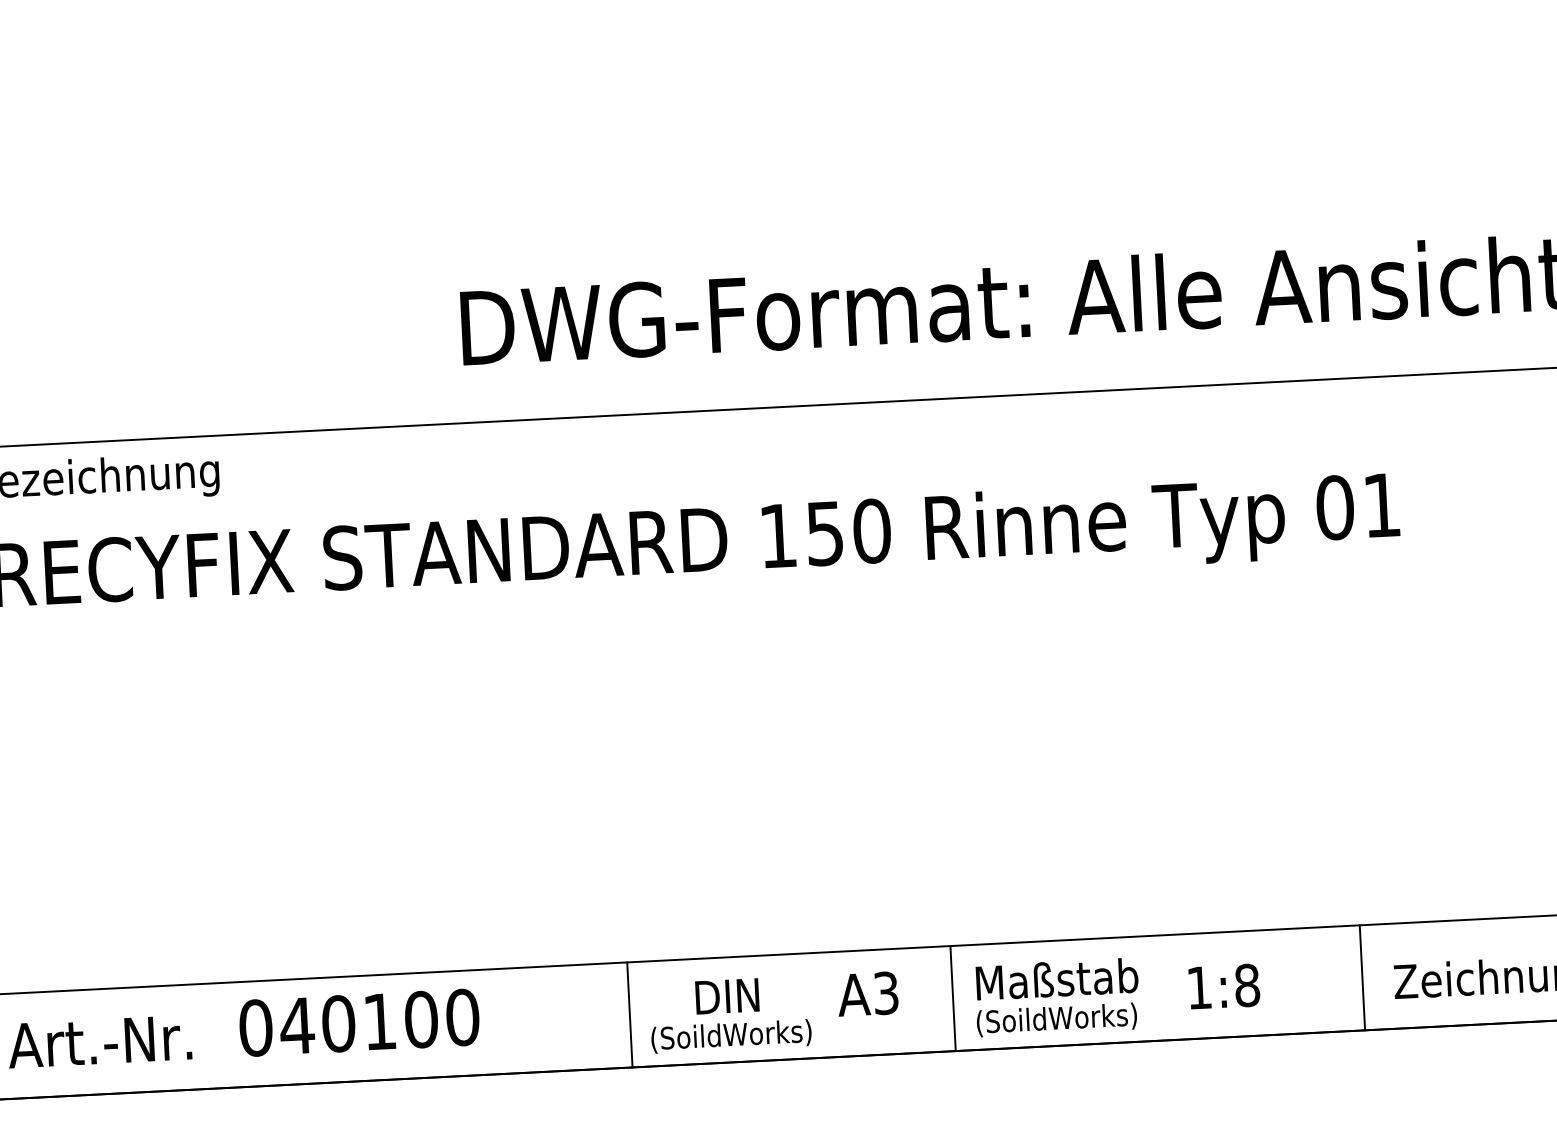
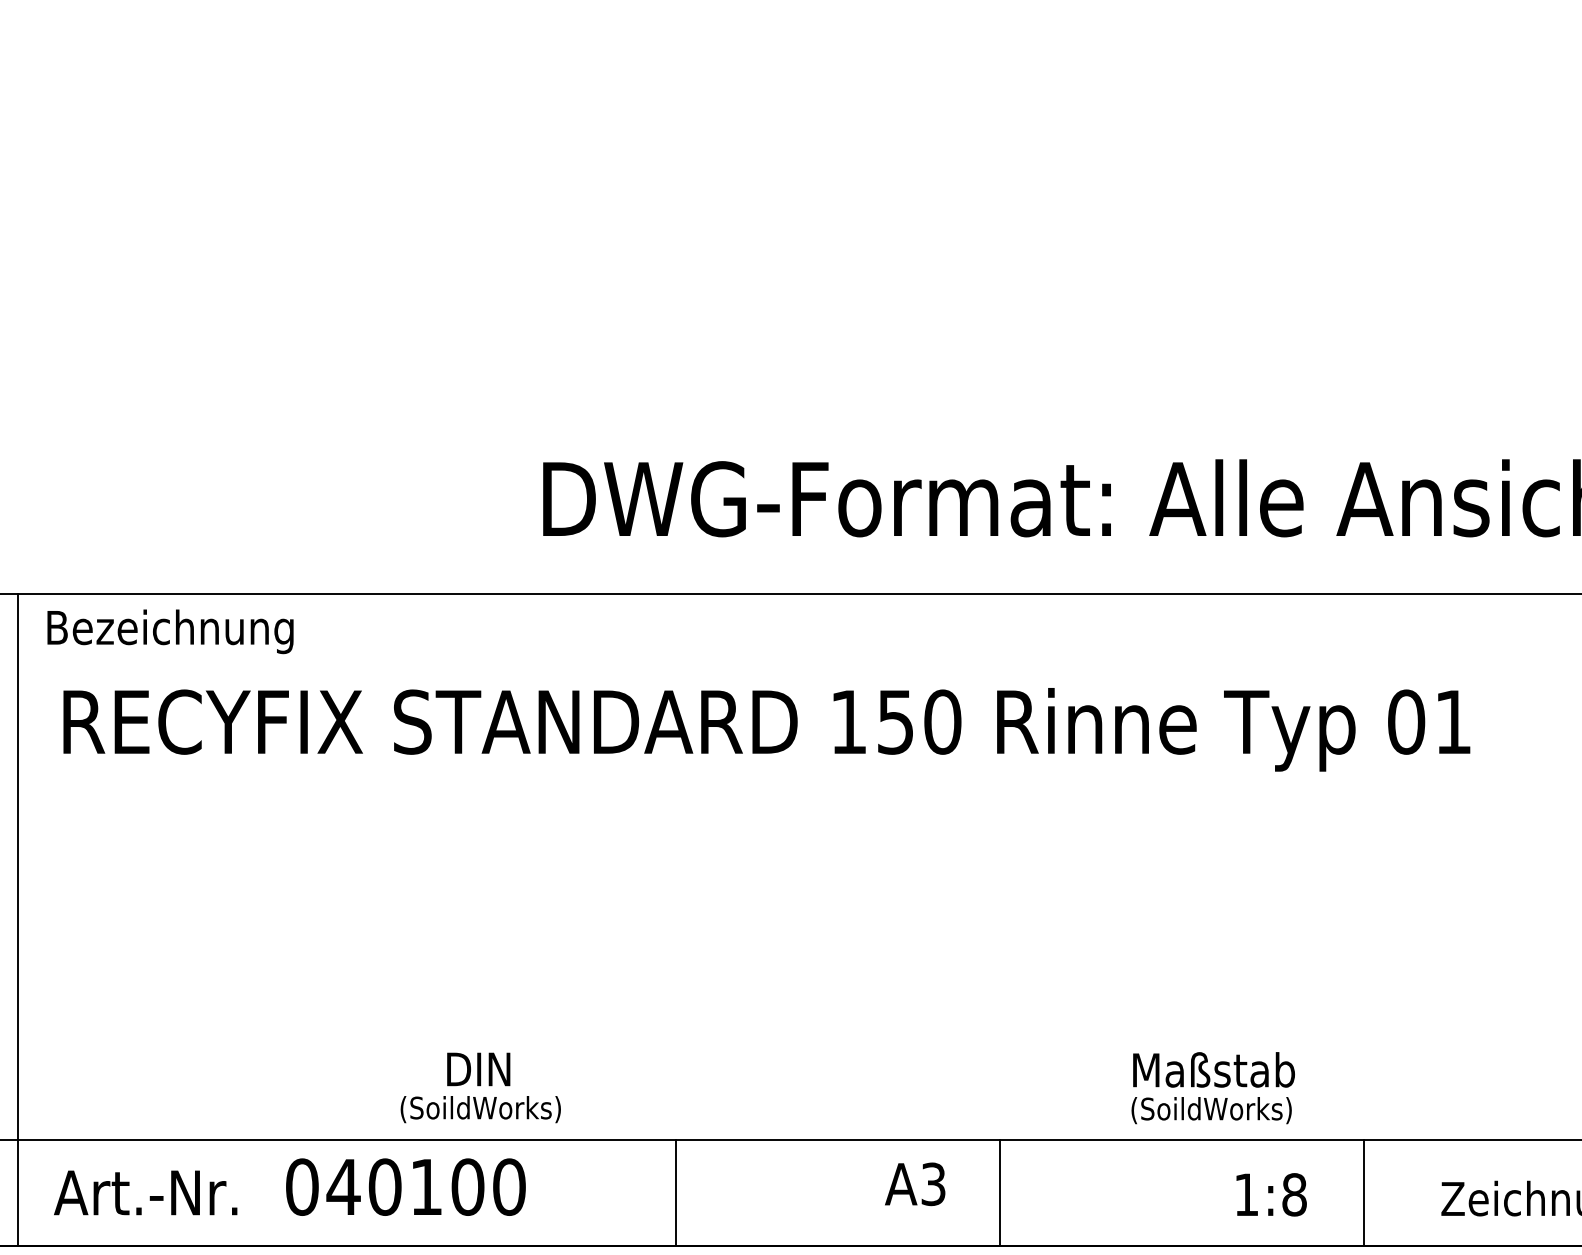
line: (1361, 977) -> (1363, 1192), moved
text: (1056, 997) -> (1212, 1088), moved
text: (730, 1014) -> (480, 1087), moved

